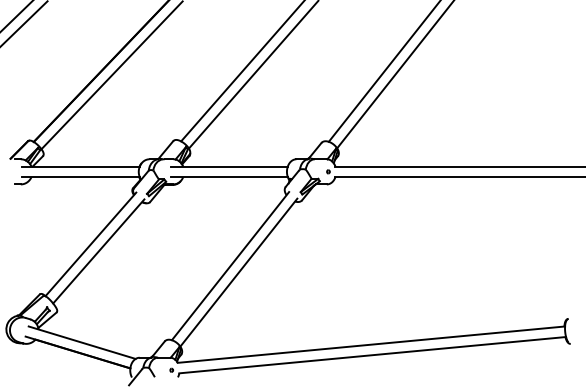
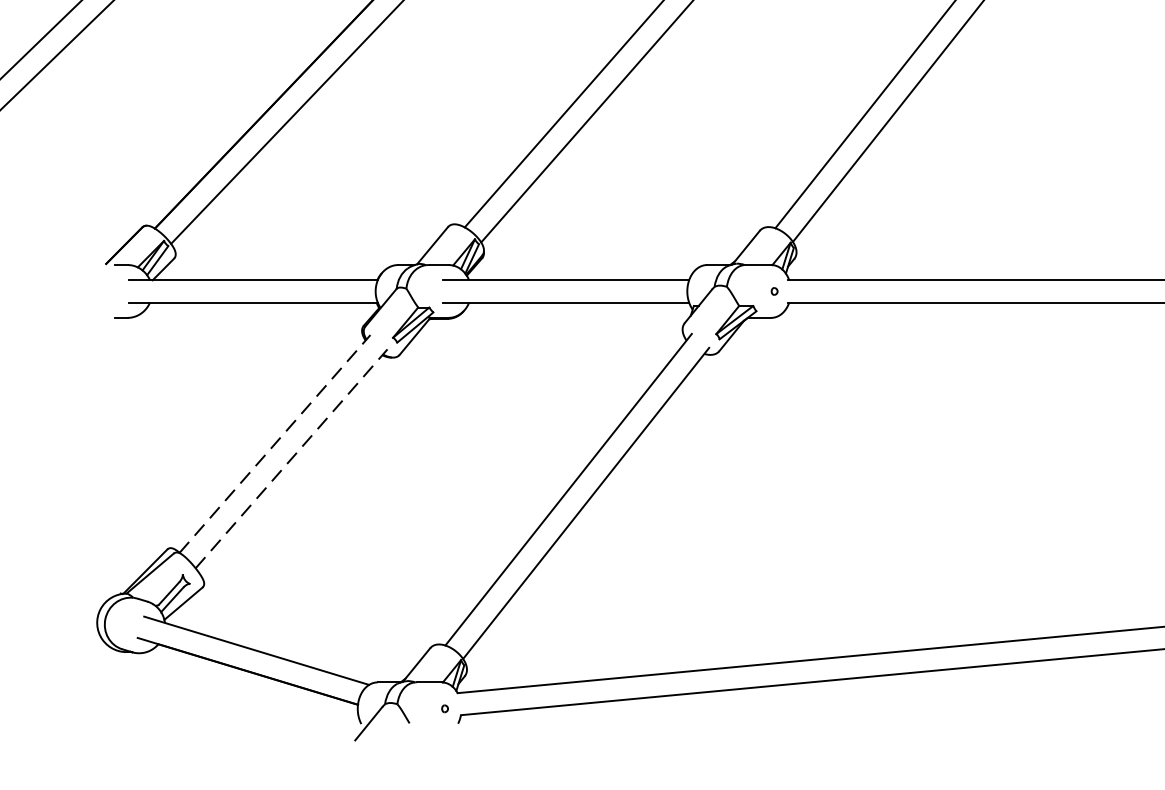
line: (90, 244) -> (274, 444), solid -> dashed
line: (99, 251) -> (293, 458), solid -> dashed

